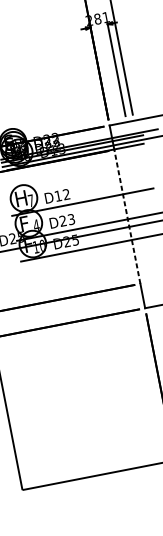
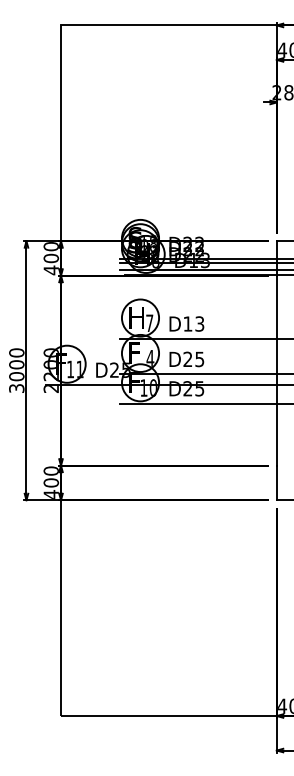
text: (66, 194) -> (199, 323), D12 -> D13
line: (127, 216) -> (276, 370), dashed -> solid
text: (71, 218) -> (199, 358), D23 -> D25

